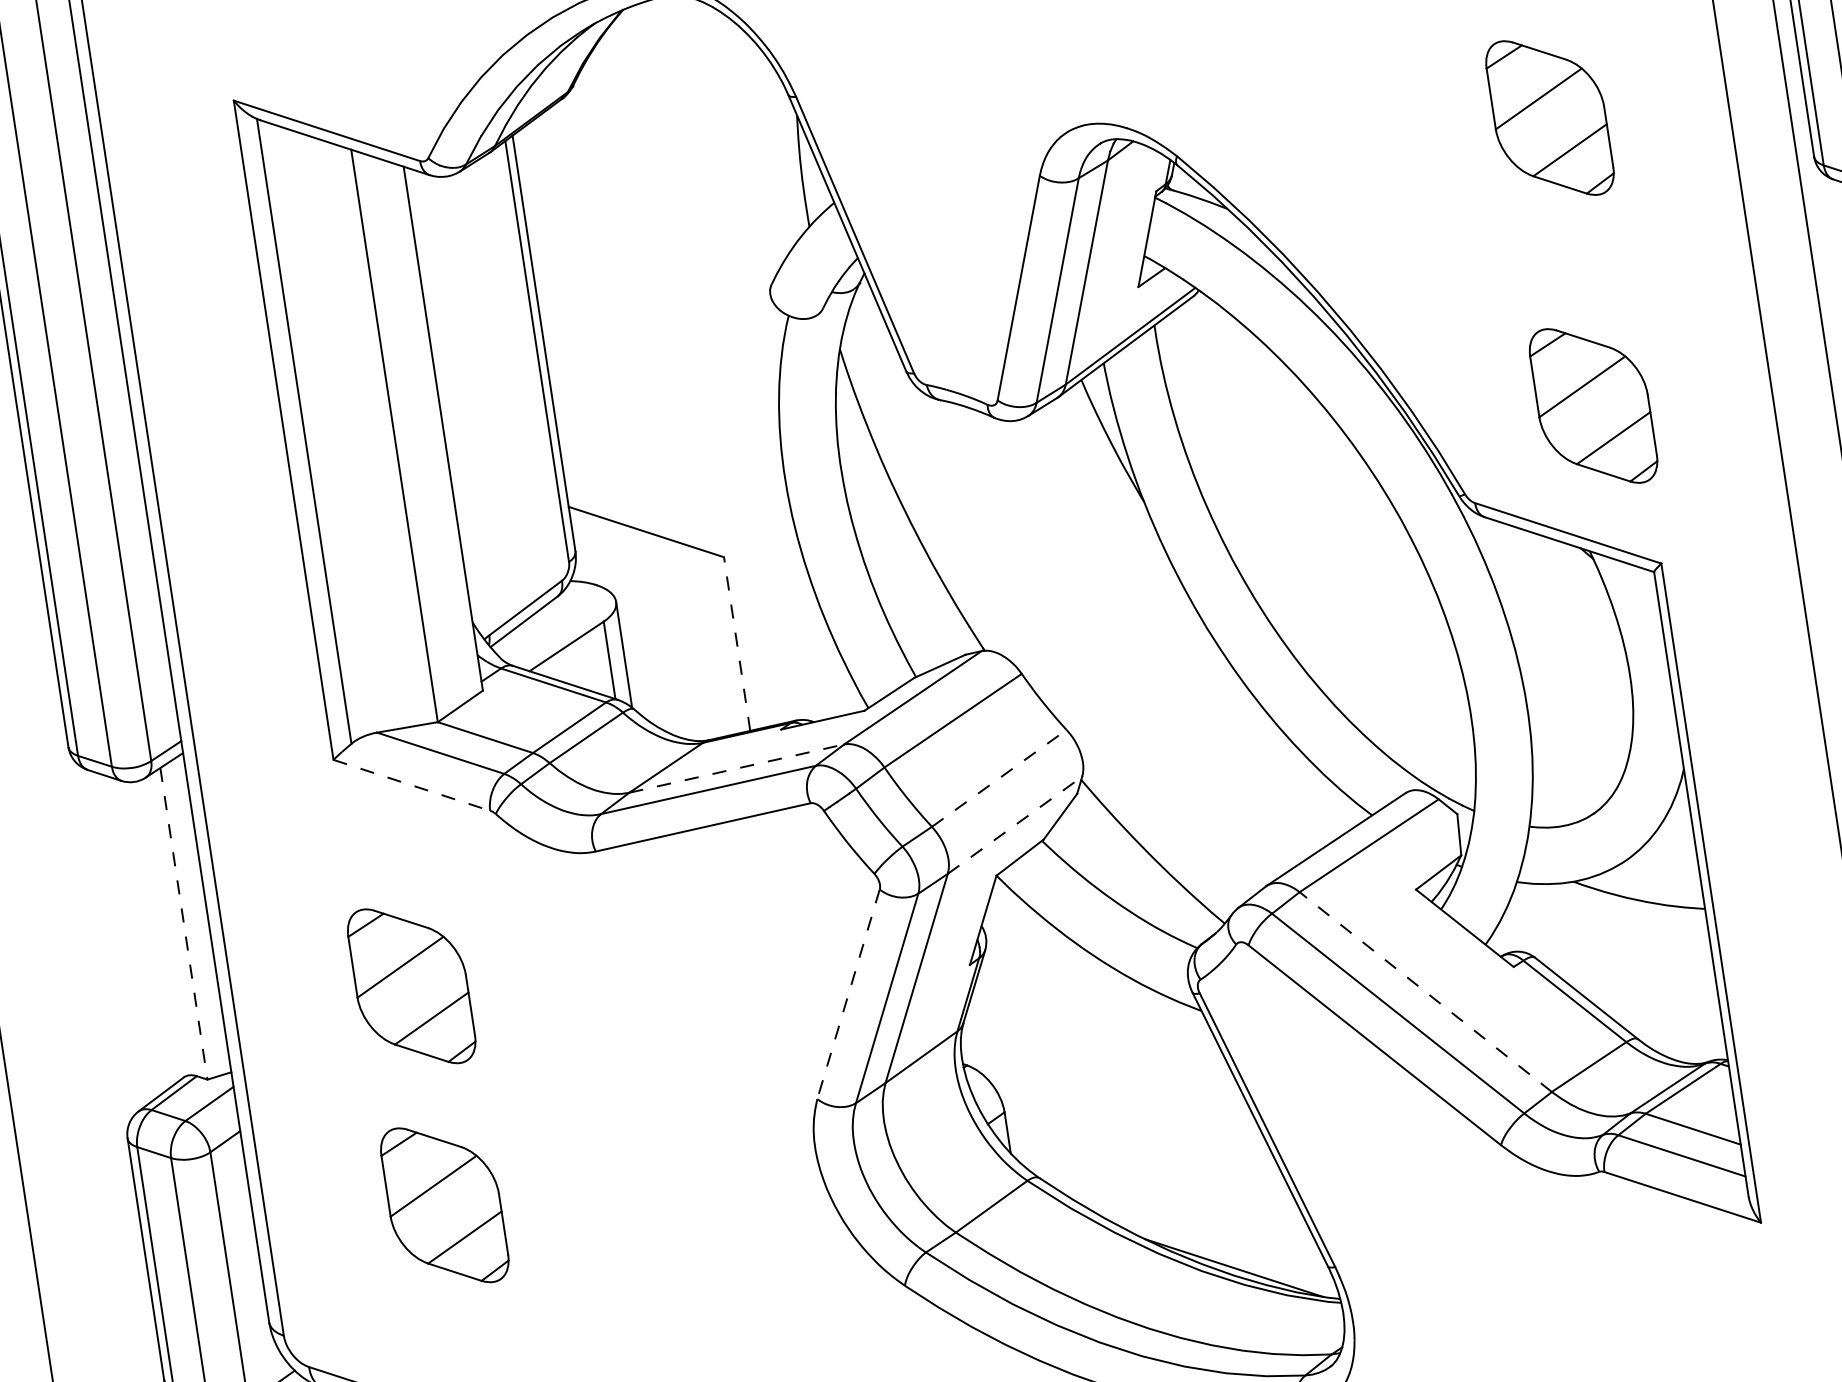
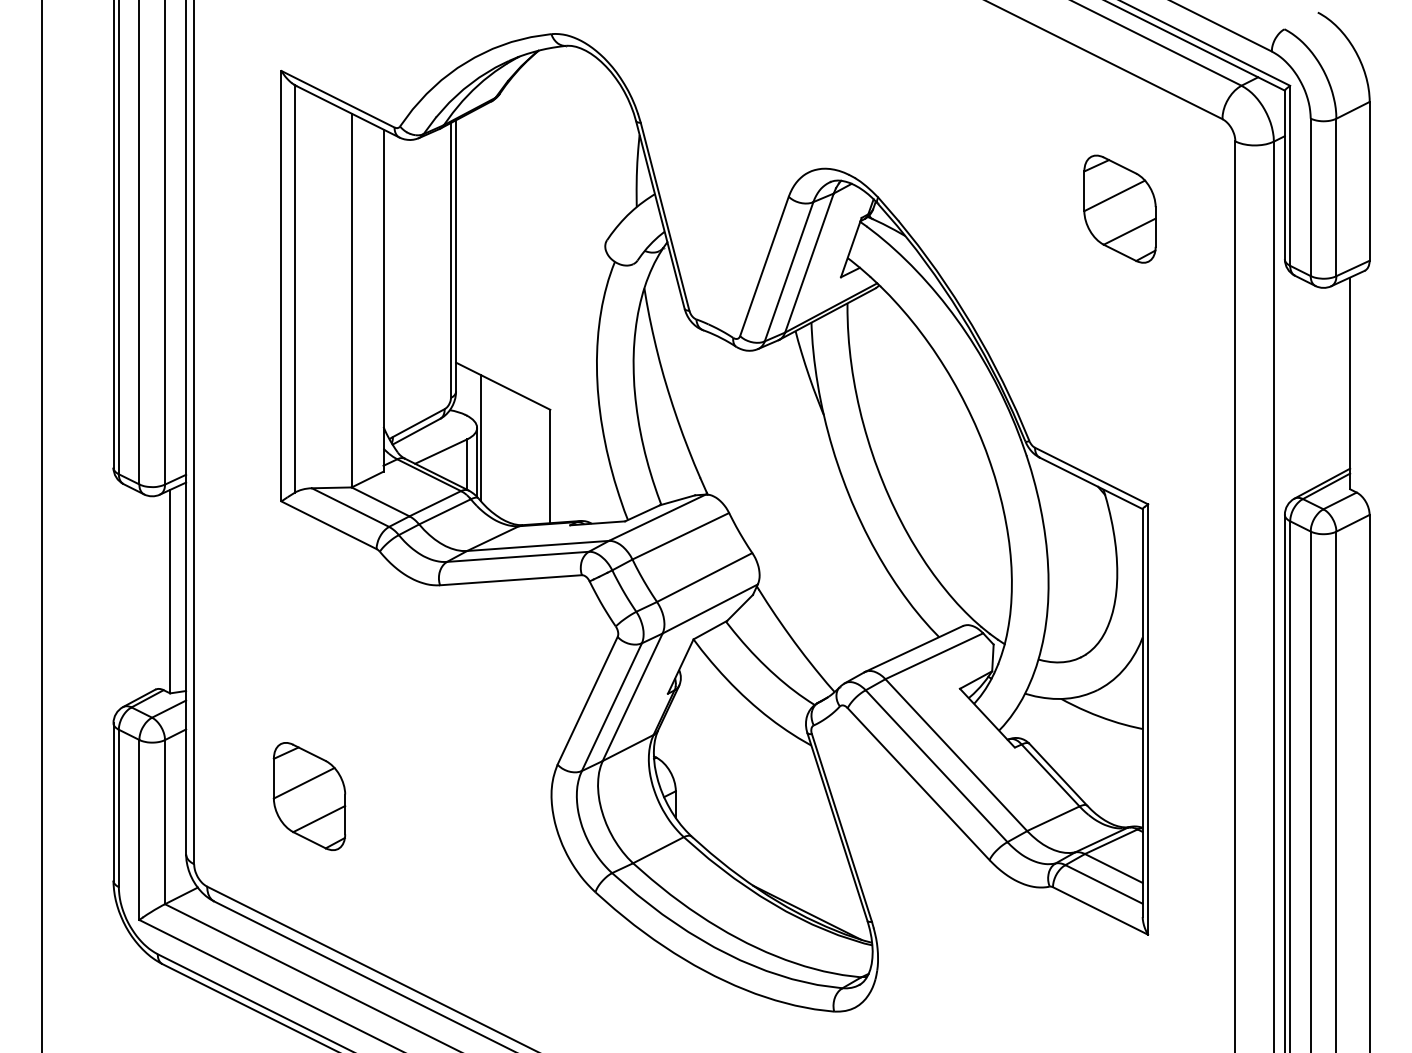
part: (1592, 405) -> (1119, 396), removed
line: (625, 617) -> (481, 438), added
line: (737, 644) -> (550, 466), dashed -> solid
line: (737, 767) -> (538, 545), dashed -> solid
line: (998, 778) -> (704, 577), dashed -> solid
line: (412, 785) -> (329, 525), dashed -> solid
line: (1015, 824) -> (710, 608), dashed -> solid
line: (184, 923) -> (170, 591), dashed -> solid
part: (411, 986) -> (309, 653), removed
line: (1426, 992) -> (956, 755), dashed -> solid
line: (848, 993) -> (587, 700), dashed -> solid

